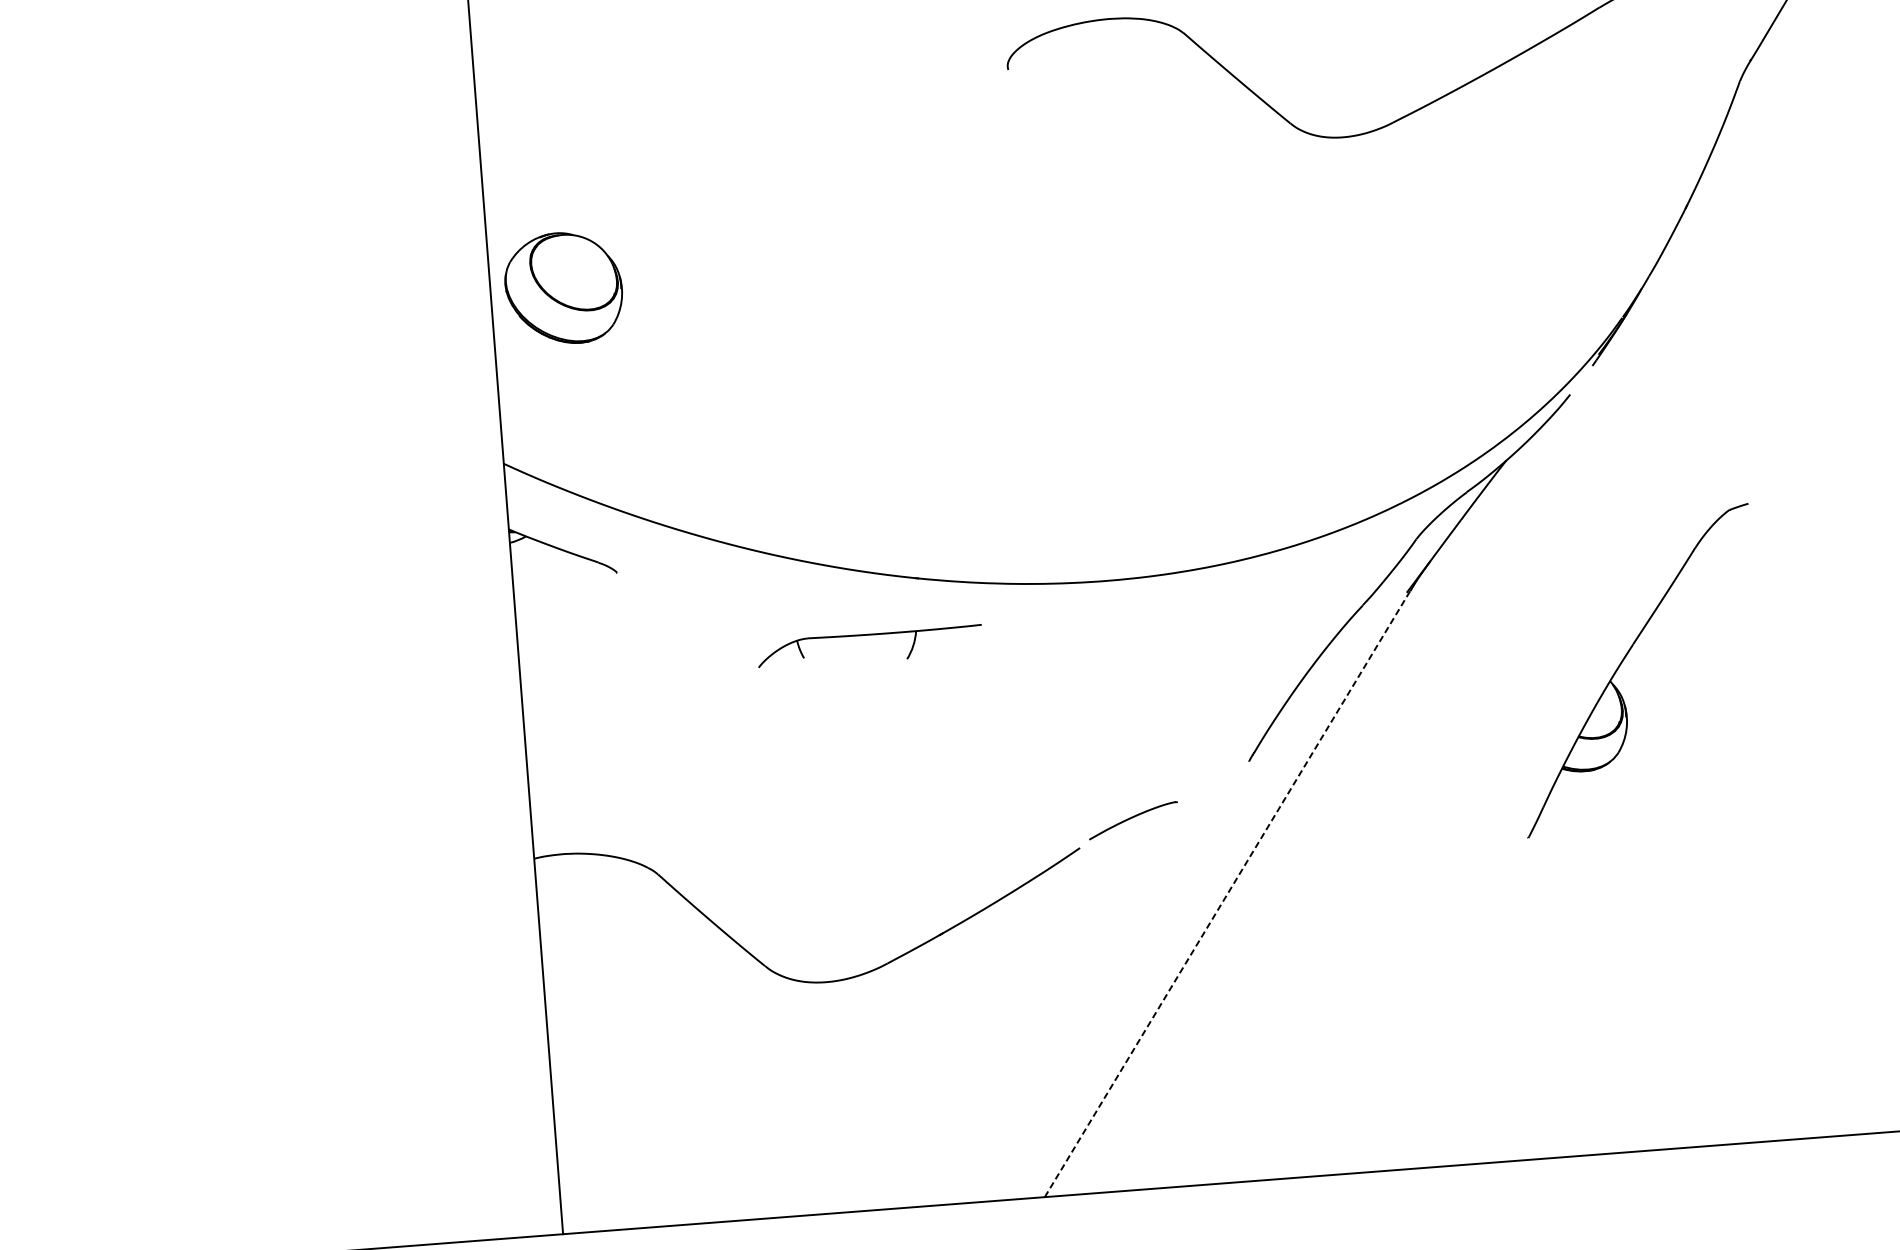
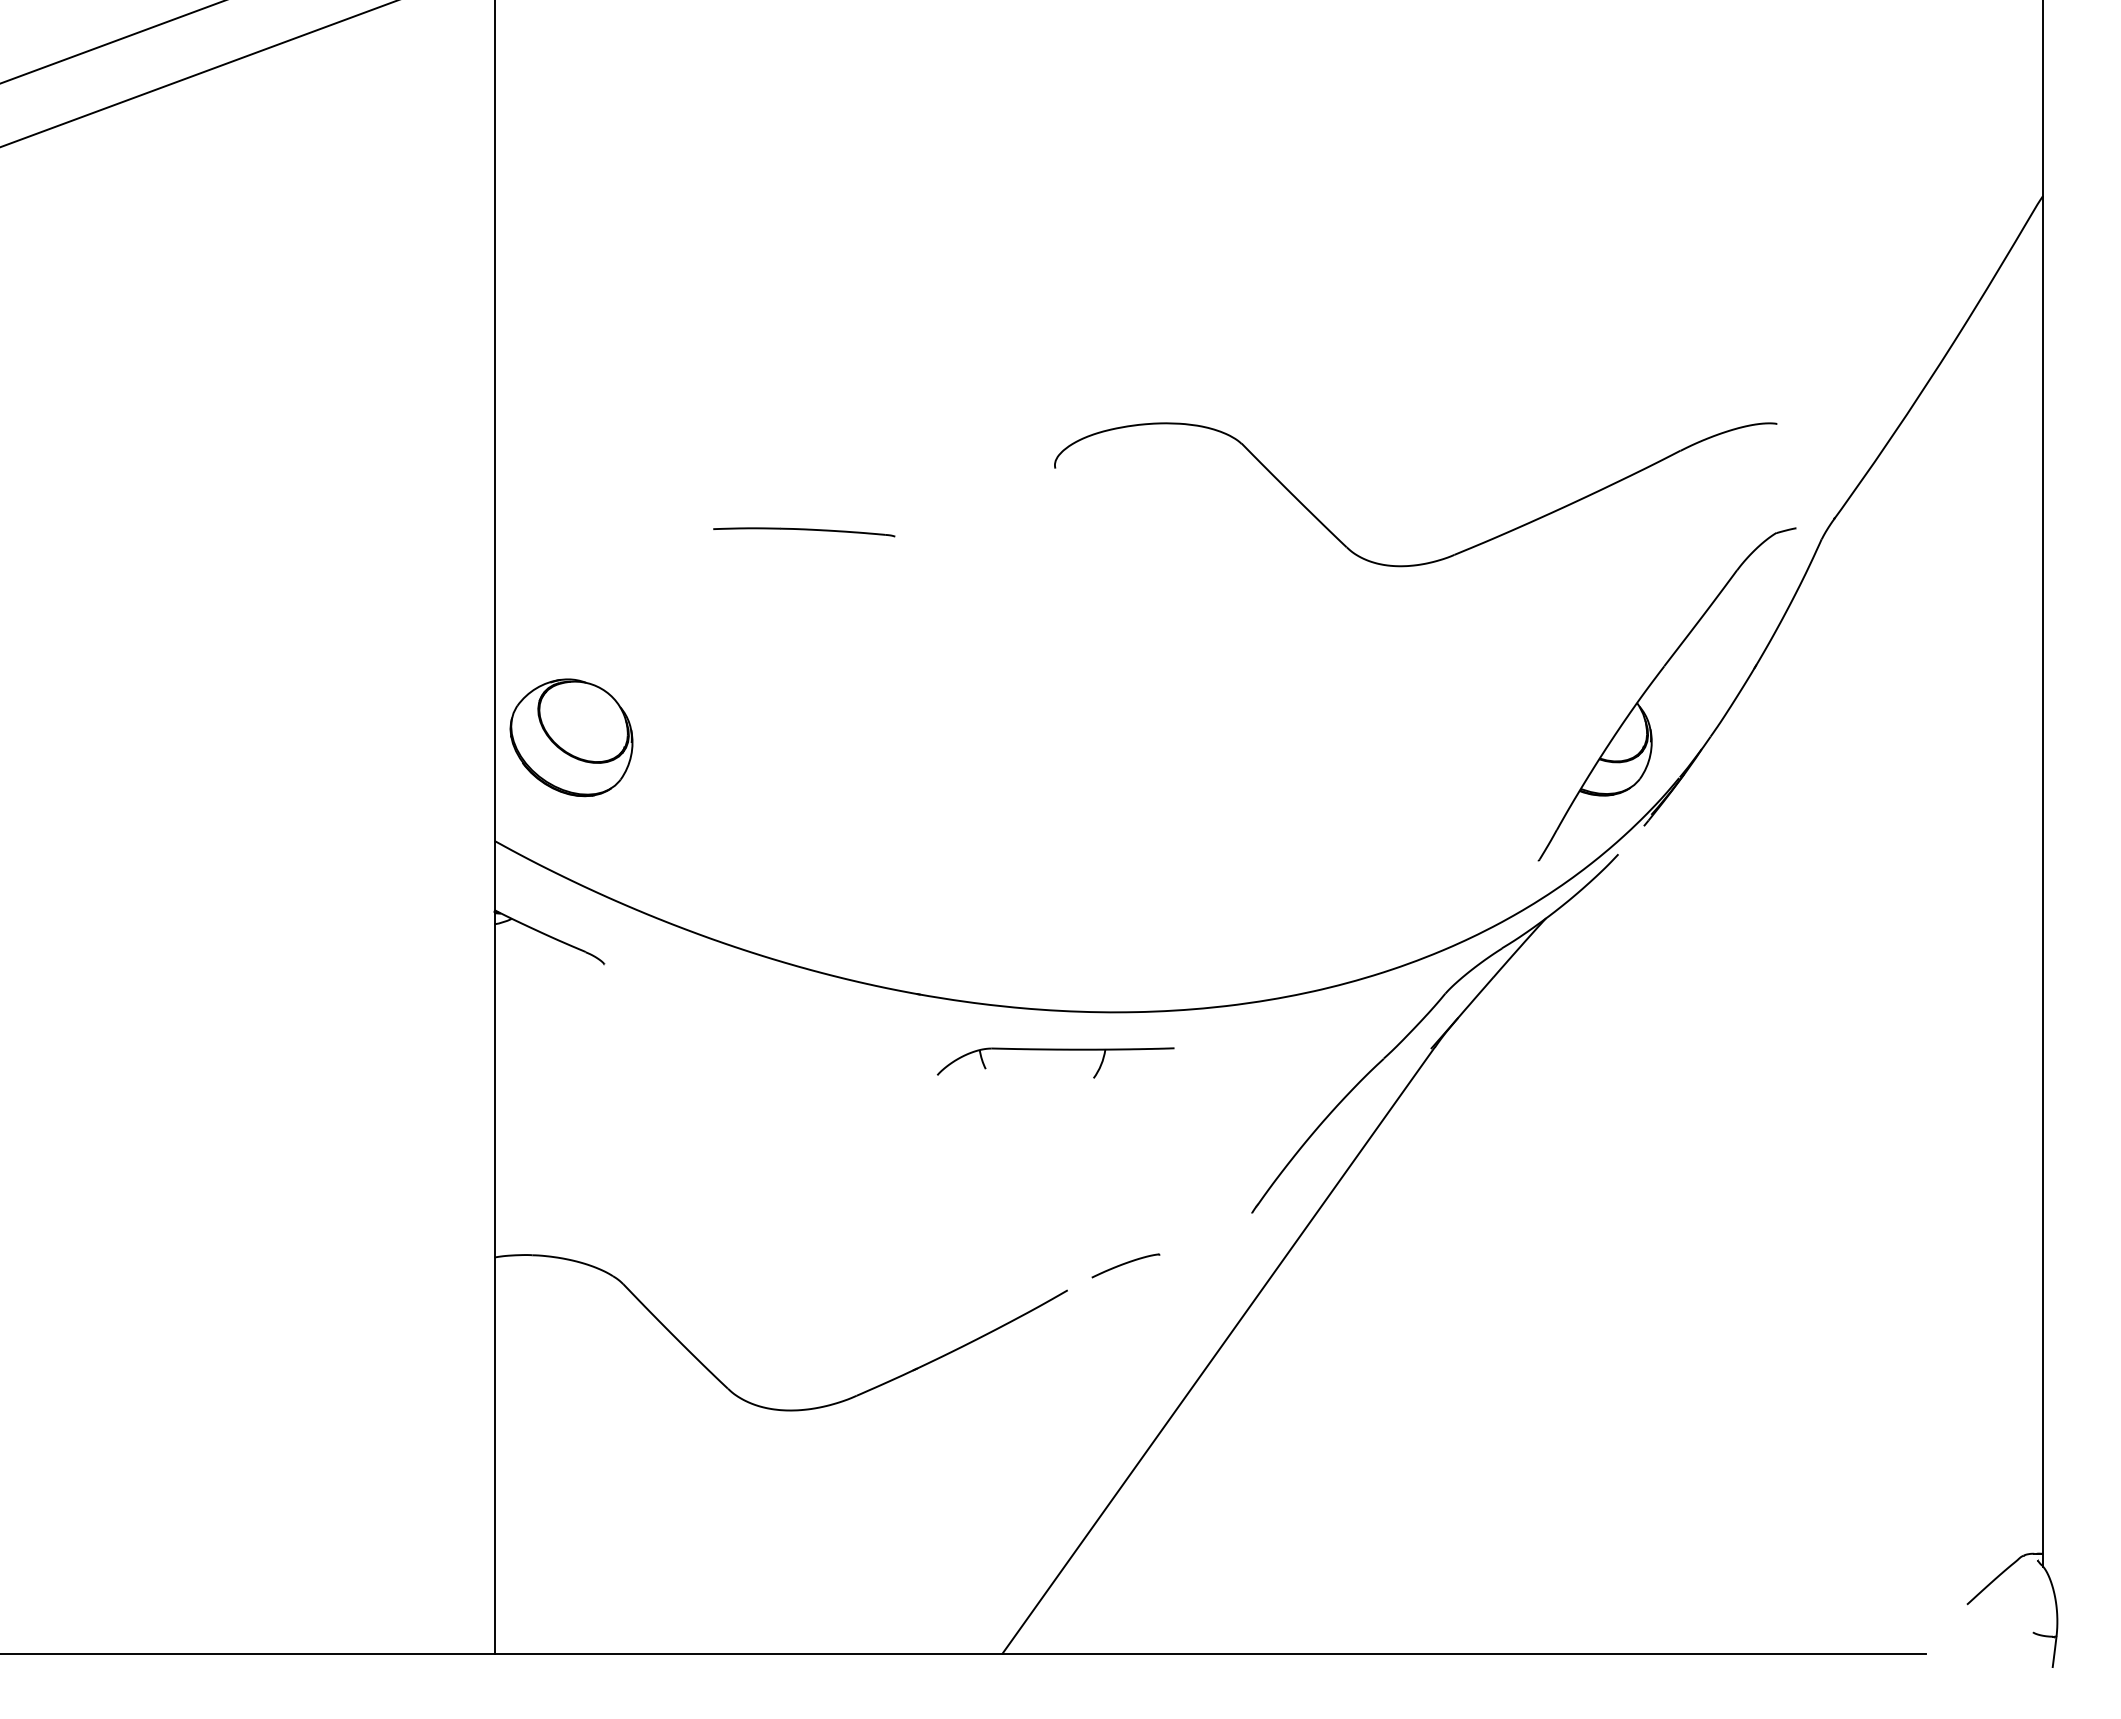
part: (775, 148) -> (804, 532), added
part: (563, 288) -> (571, 737), moved
part: (868, 635) -> (1055, 1050), moved
part: (1624, 660) -> (1653, 682), moved
part: (1132, 820) -> (1125, 1265), size x0.71
line: (1227, 894) -> (1218, 1350), dashed -> solid

